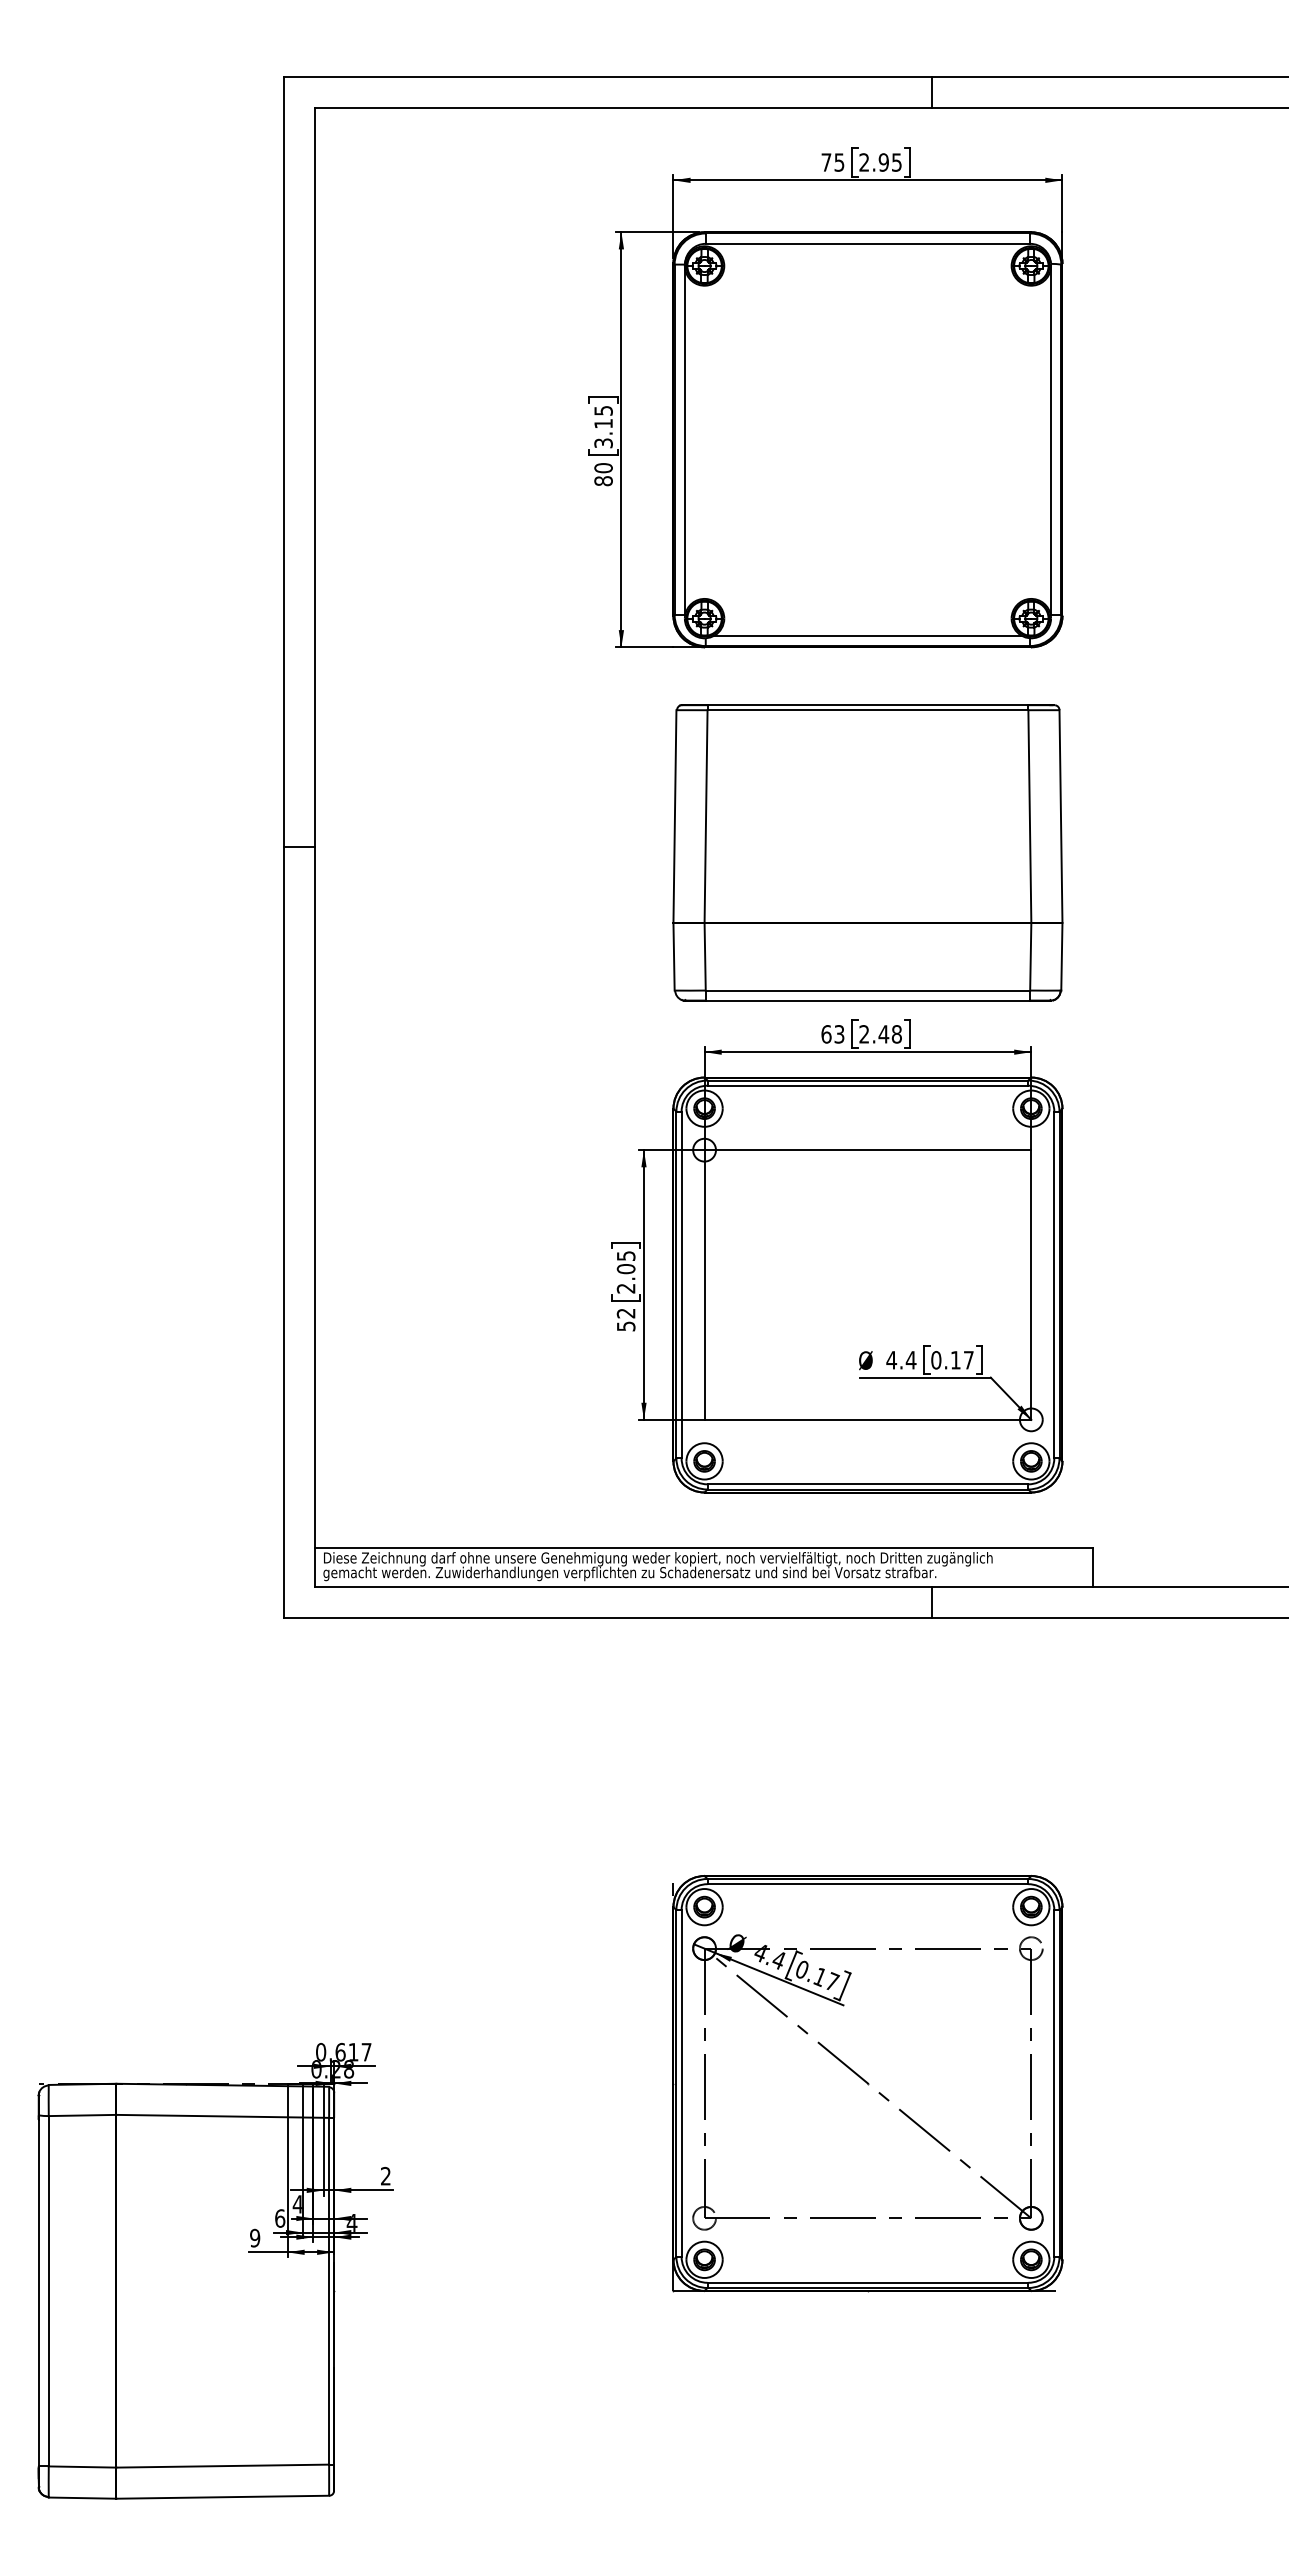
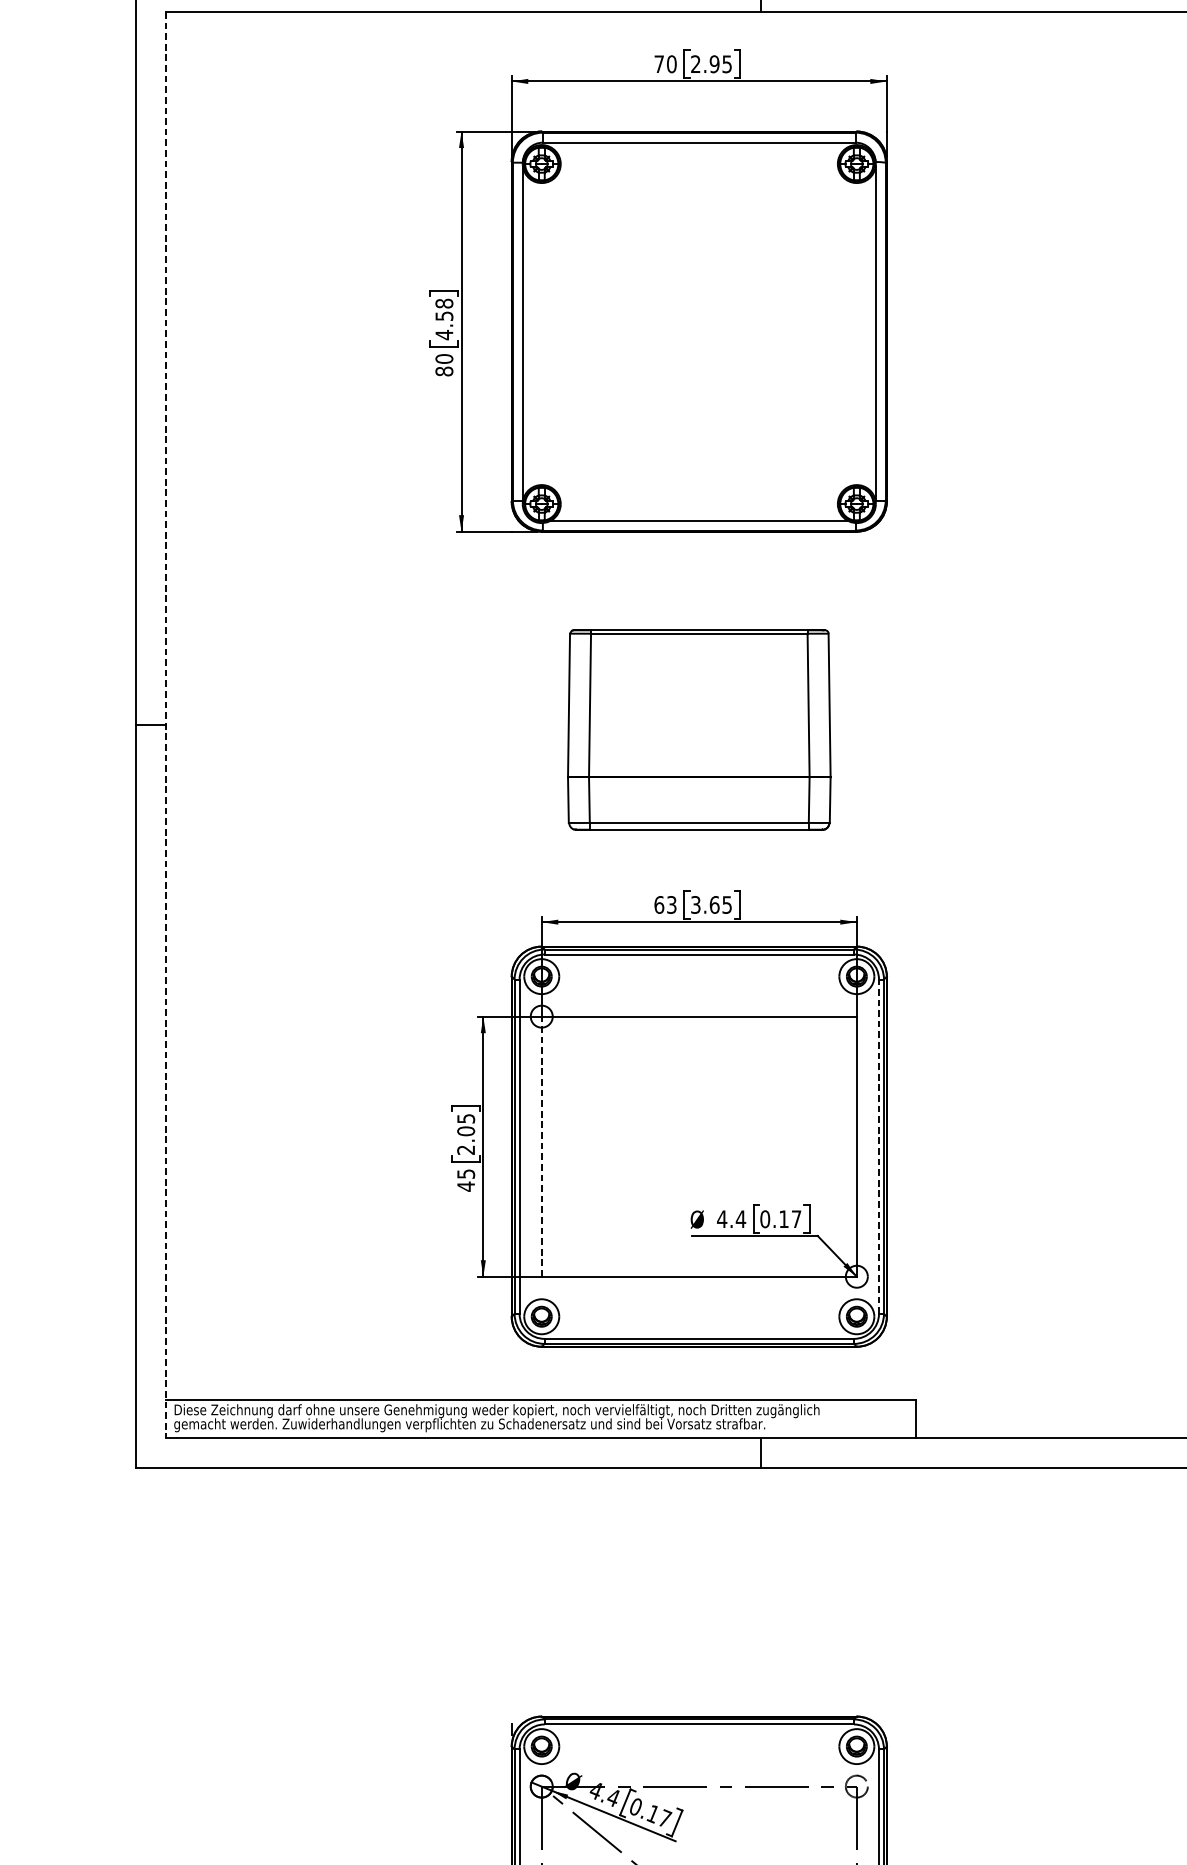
text: (839, 162) -> (671, 64), 75 -> 70
text: (603, 426) -> (444, 318), 3.15 -> 4.58
line: (314, 848) -> (165, 725), solid -> dashed
part: (867, 852) -> (698, 729), size x0.7
text: (880, 1034) -> (711, 905), 2.48 -> 3.65
line: (1054, 1284) -> (879, 1146), solid -> dashed
line: (704, 1285) -> (541, 1147), solid -> dashed
text: (625, 1319) -> (465, 1179), 52 -> 45

